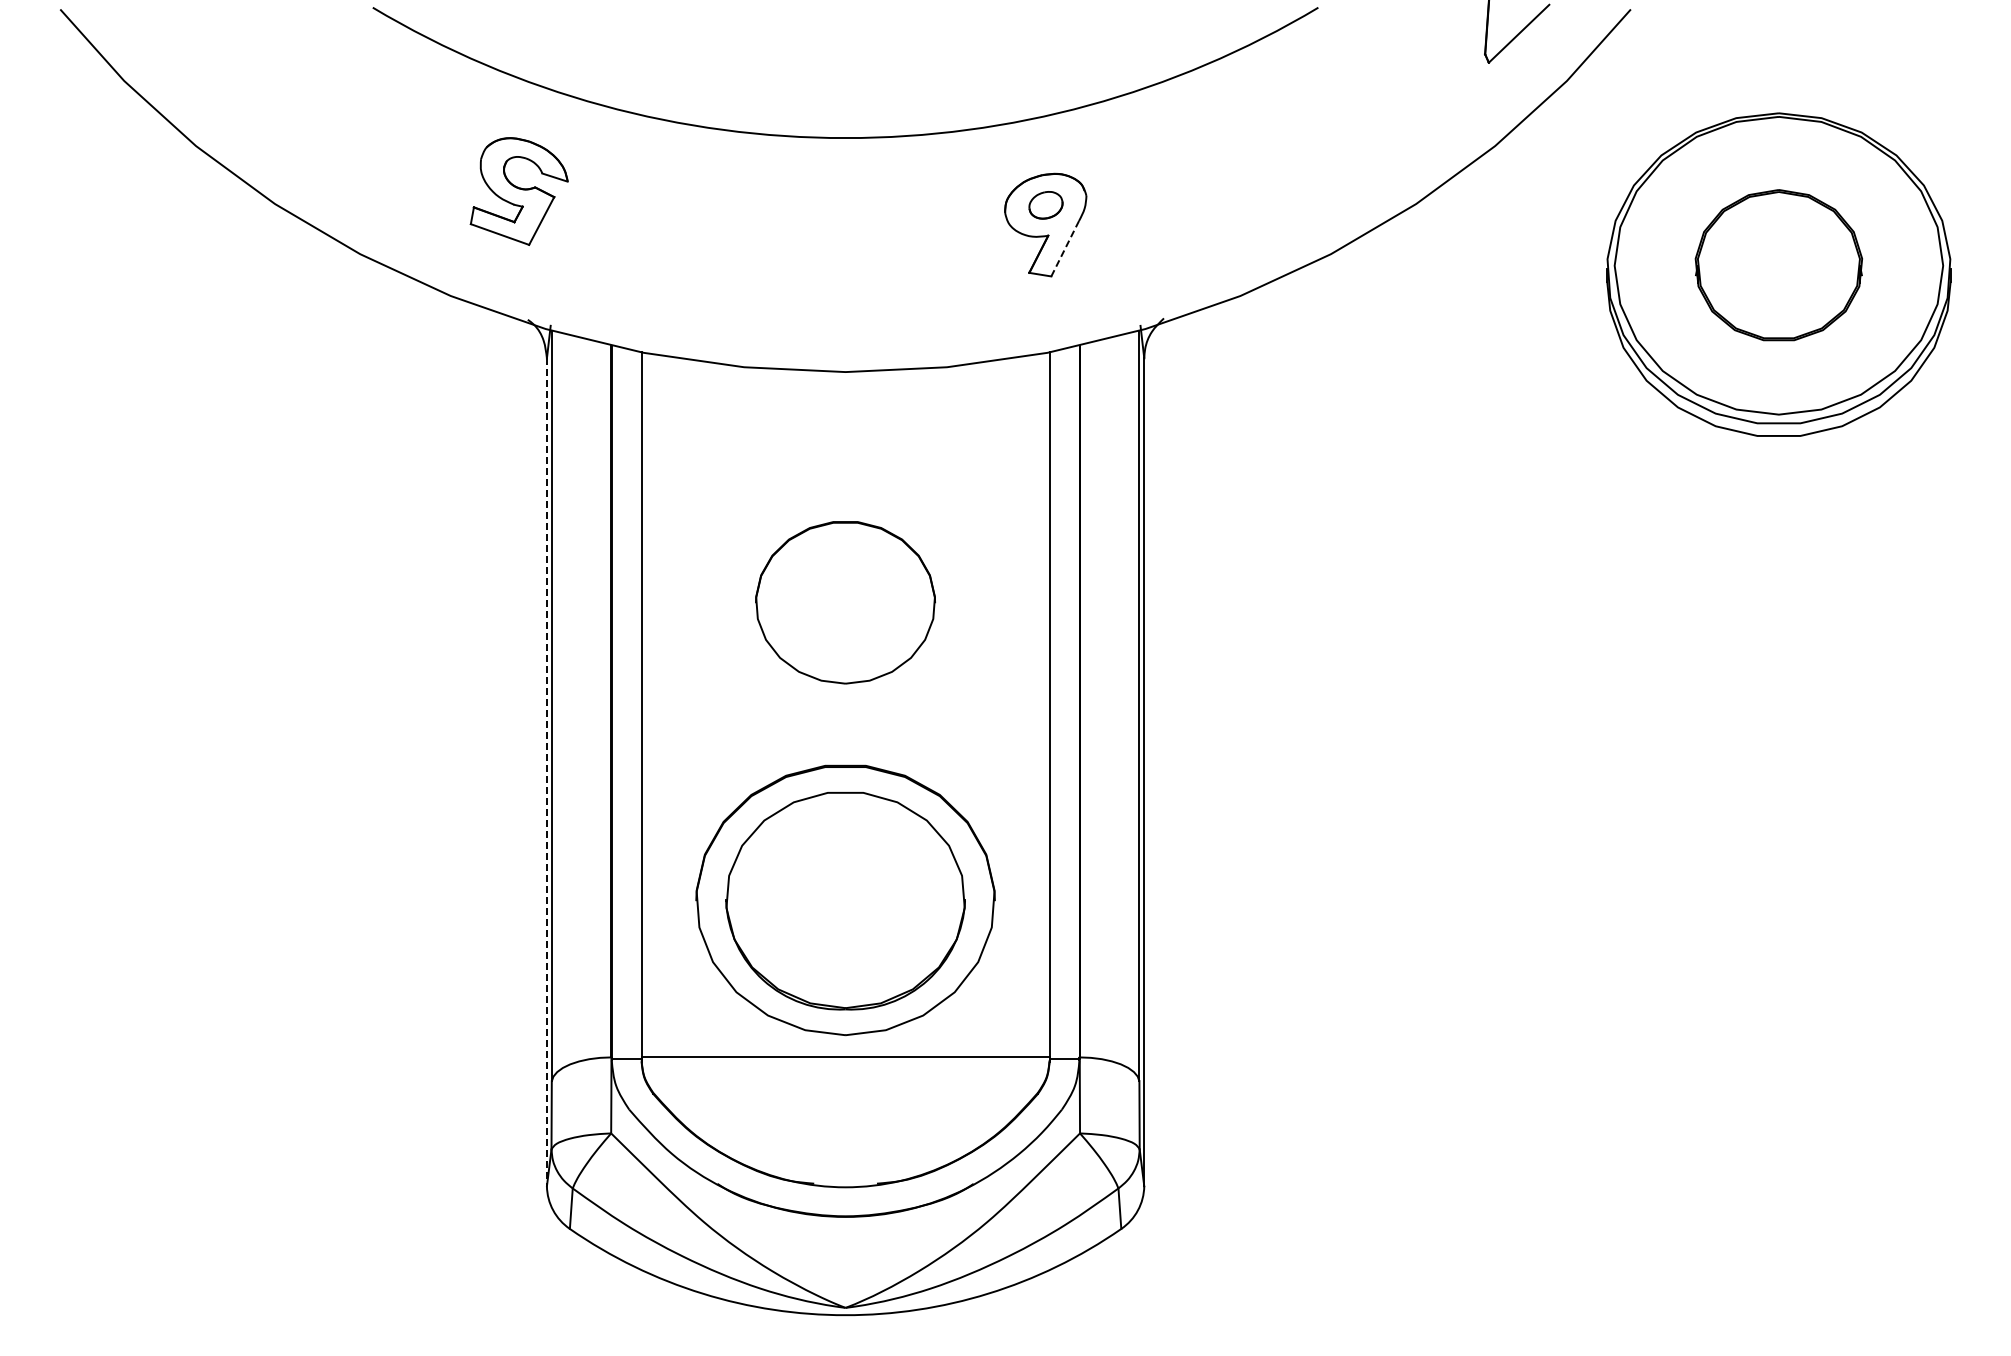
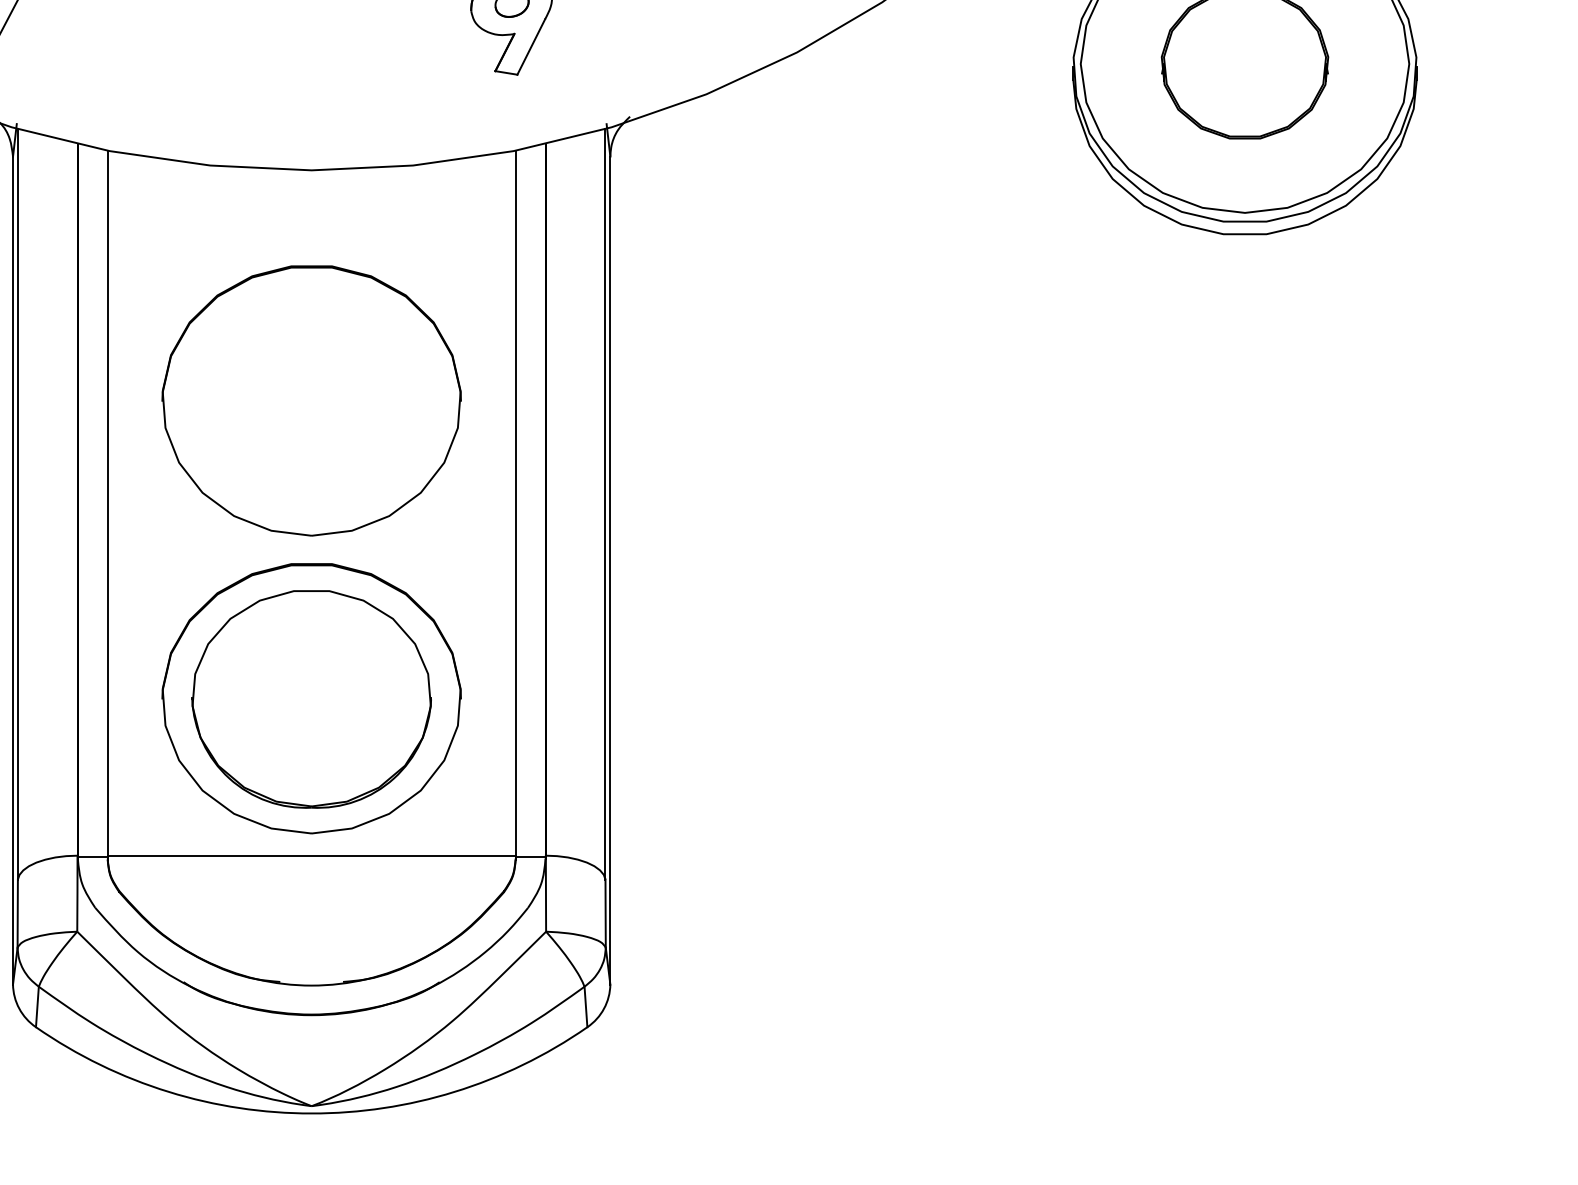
line: (1065, 248) -> (531, 46), dashed -> solid
part: (845, 602) -> (311, 400), size x1.67
line: (546, 772) -> (12, 570), dashed -> solid

